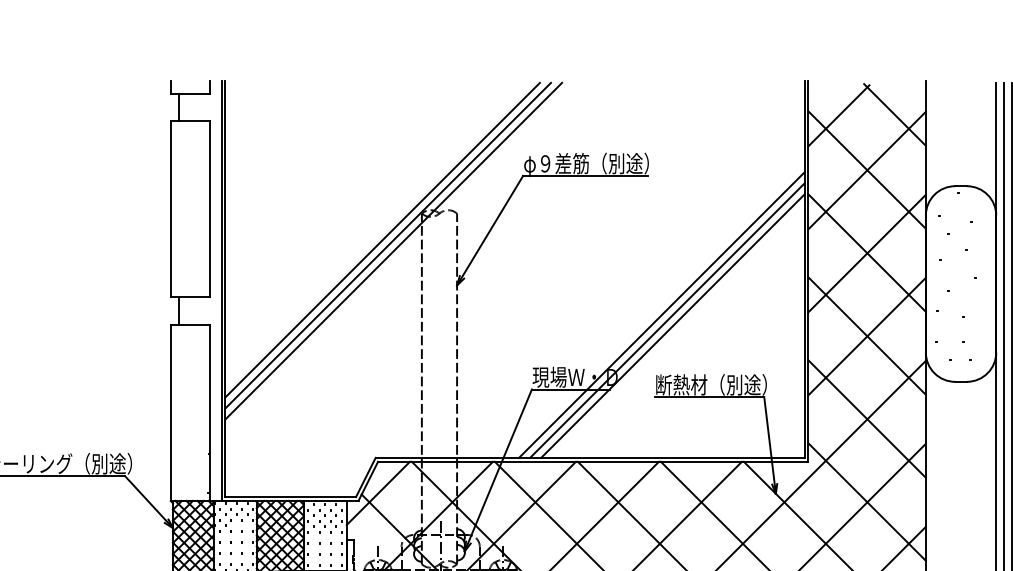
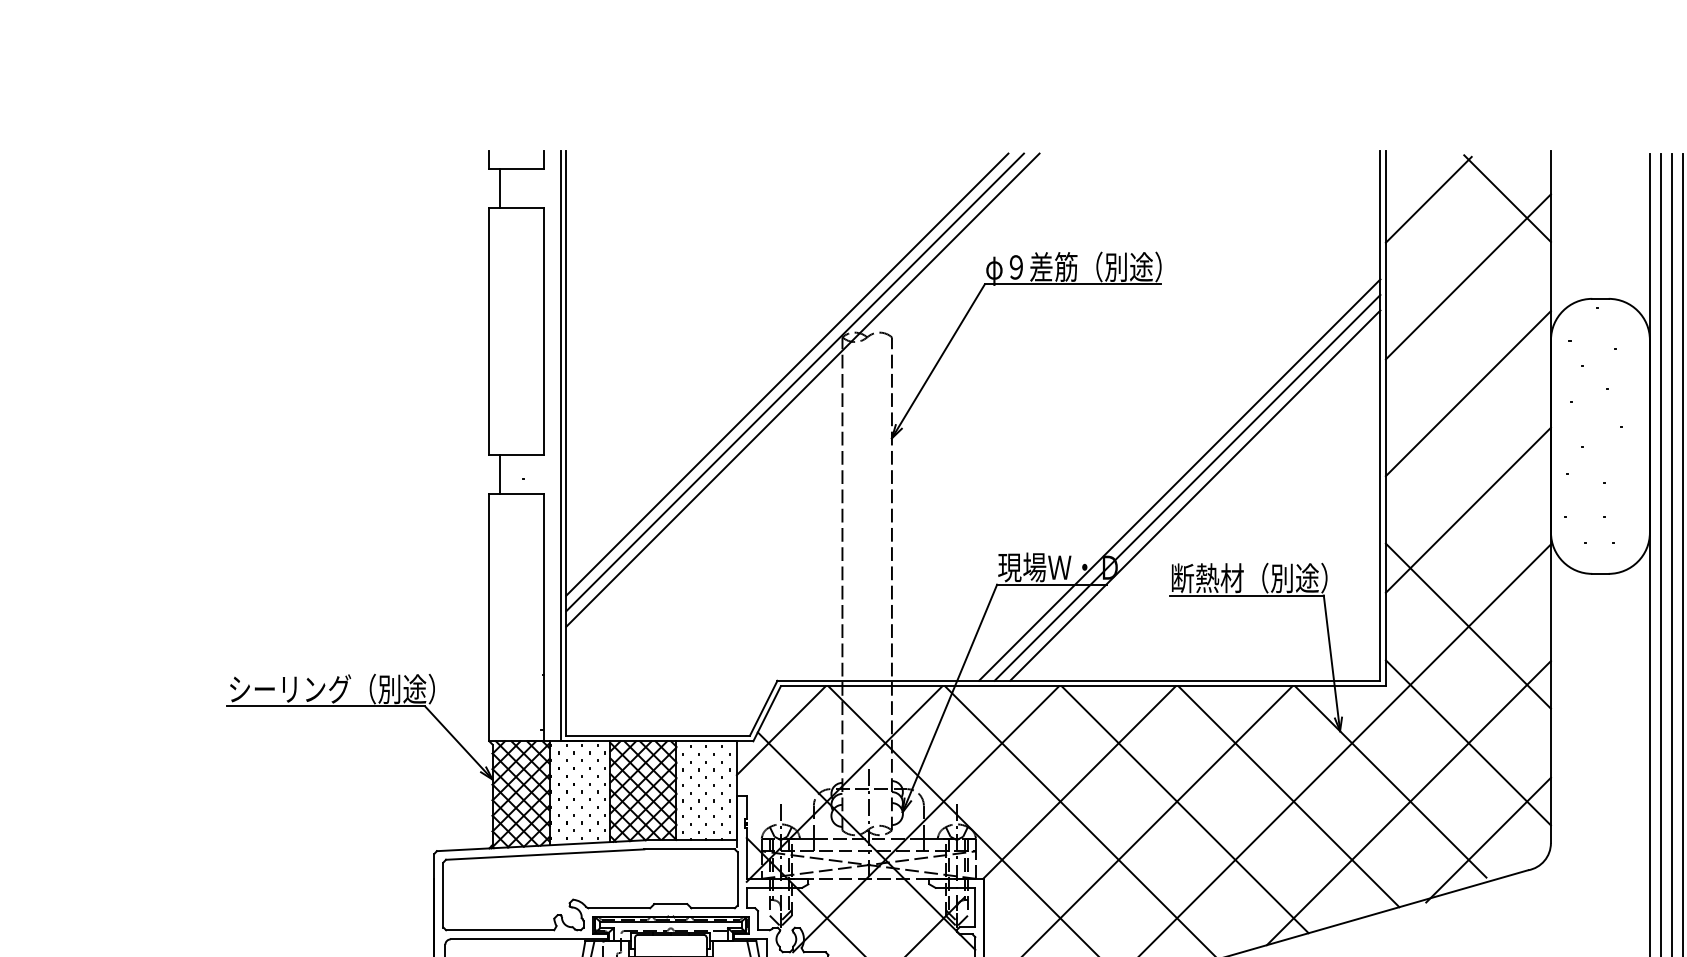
line: (866, 169) -> (1467, 275), removed
line: (866, 252) -> (1467, 392), removed
line: (866, 336) -> (1467, 509), removed

